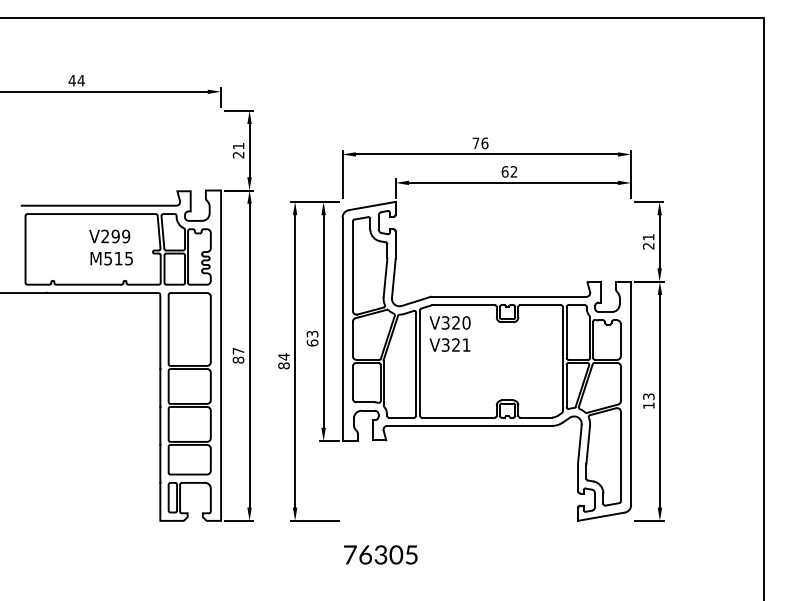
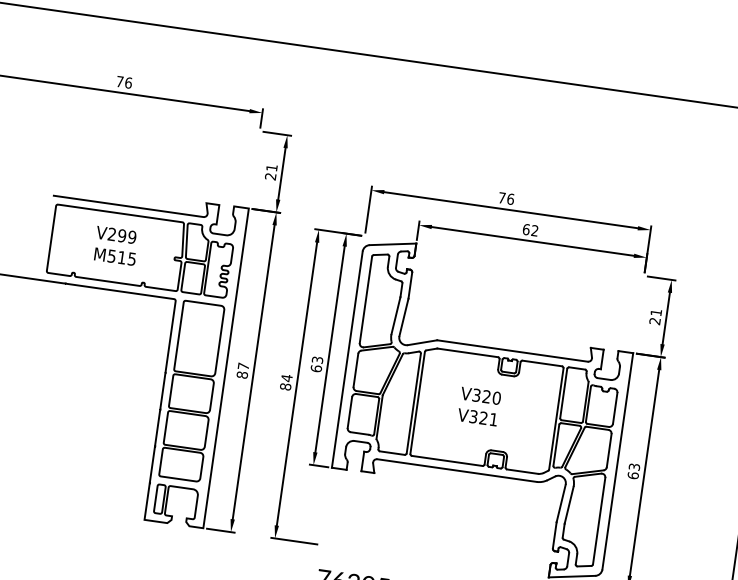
text: (76, 80) -> (124, 82), 44 -> 76
text: (110, 247) -> (115, 245), moved
text: (449, 333) -> (478, 406), moved
text: (648, 405) -> (632, 475), 13 -> 63

